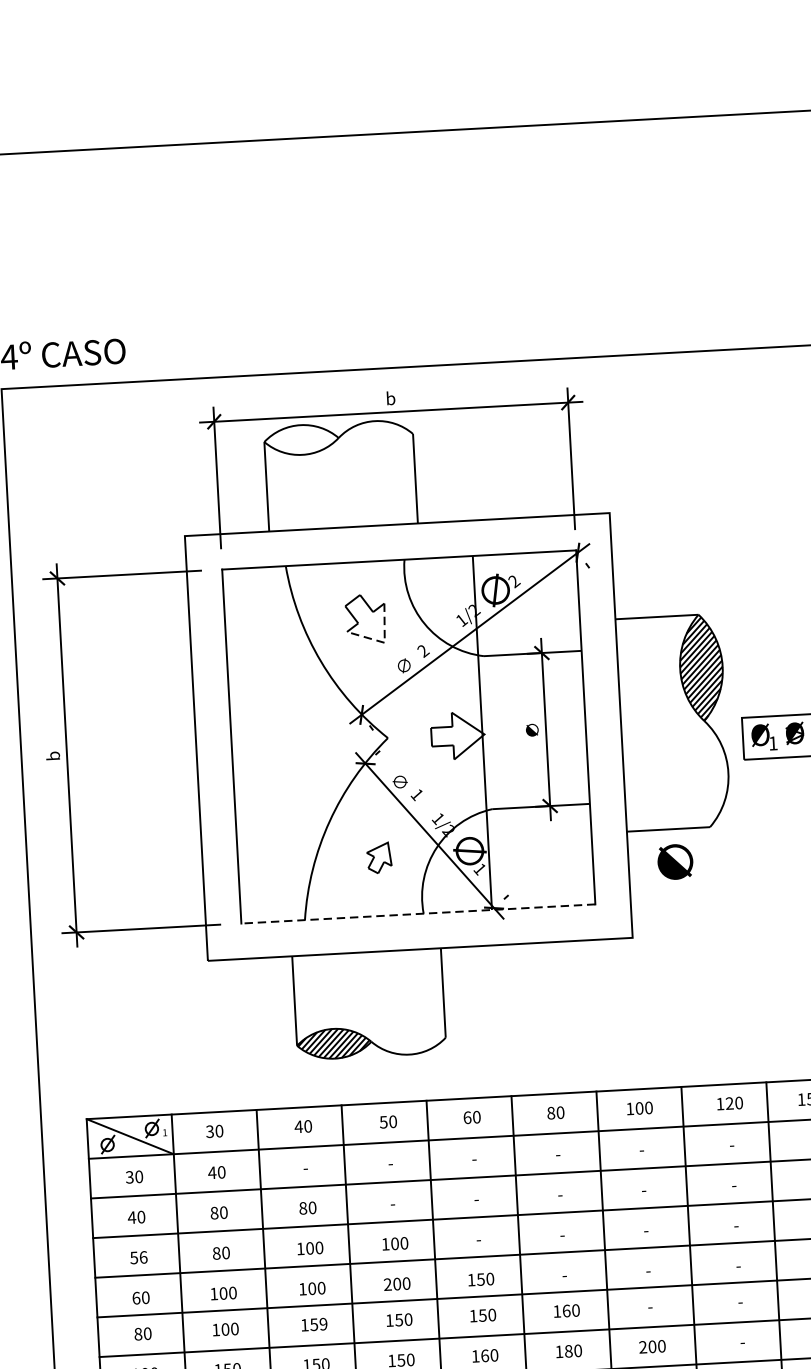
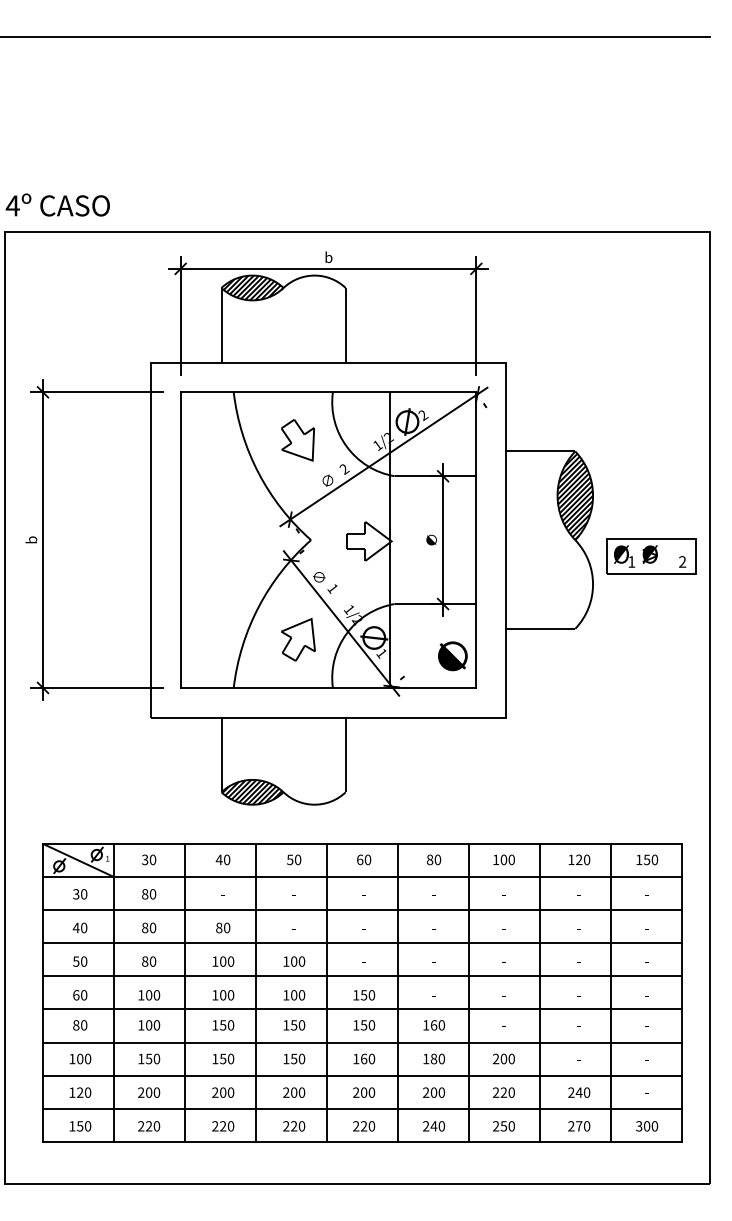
hatch: (302, 439) -> (253, 287), added
line: (384, 642) -> (312, 460), dashed -> solid
part: (379, 857) -> (298, 639), size x1.67
text: (674, 862) -> (452, 656), moved
line: (418, 913) -> (328, 687), dashed -> solid
text: (211, 1173) -> (144, 894), 40 -> 80
text: (144, 1257) -> (84, 961), 56 -> 50
text: (388, 1284) -> (286, 995), 200 -> 100
text: (322, 1324) -> (230, 1025), 159 -> 150

